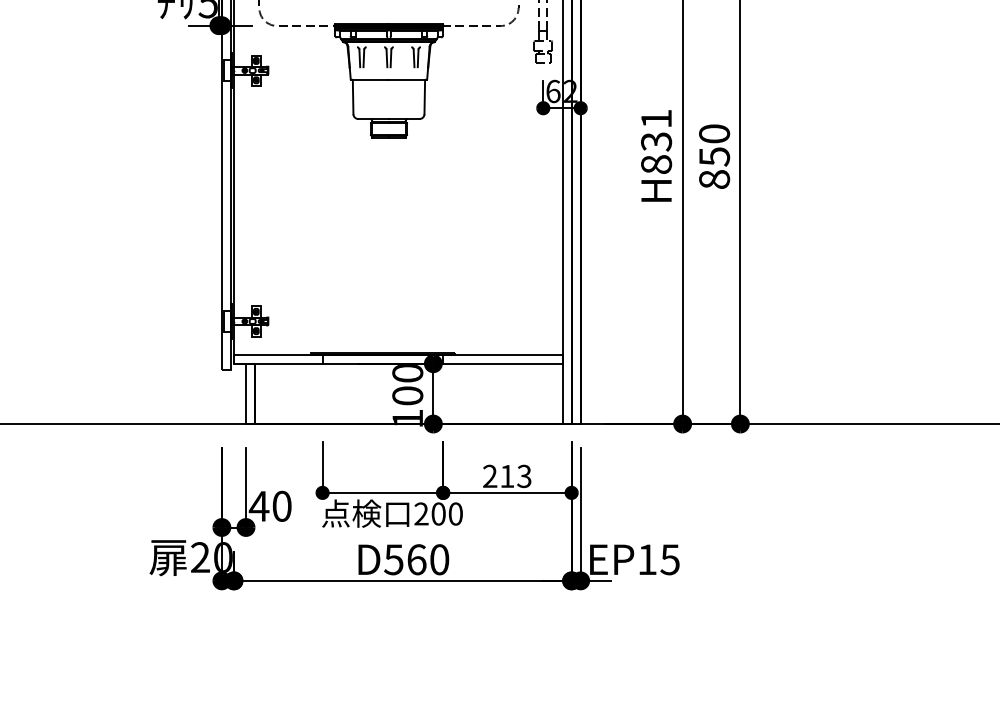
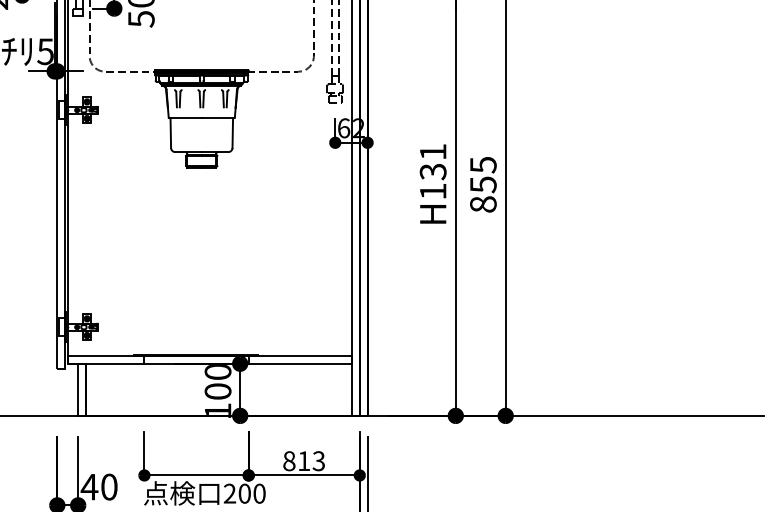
text: (714, 133) -> (483, 164), 850 -> 855
text: (656, 164) -> (433, 191), H831 -> H131
text: (490, 476) -> (289, 461), 213 -> 813

